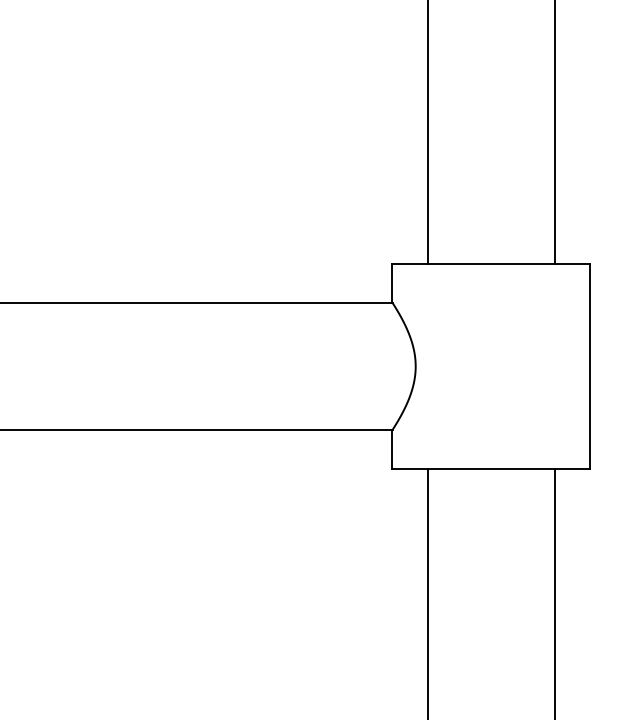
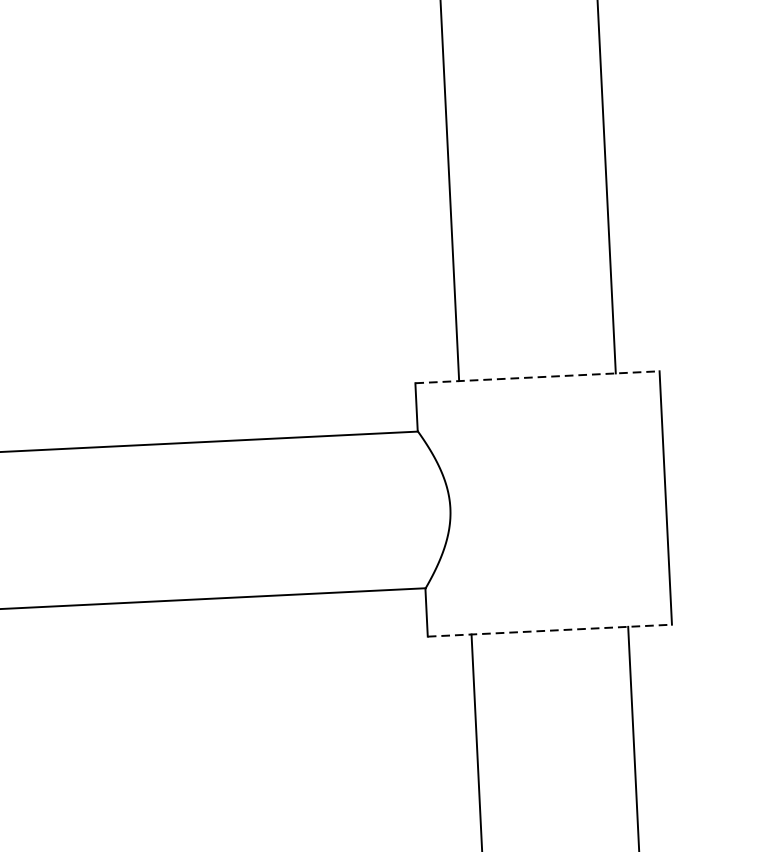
line: (491, 263) -> (537, 376), solid -> dashed
line: (491, 469) -> (550, 631), solid -> dashed

